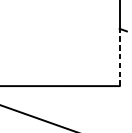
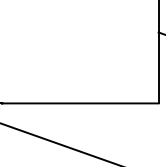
line: (119, 57) -> (158, 67), dashed -> solid

